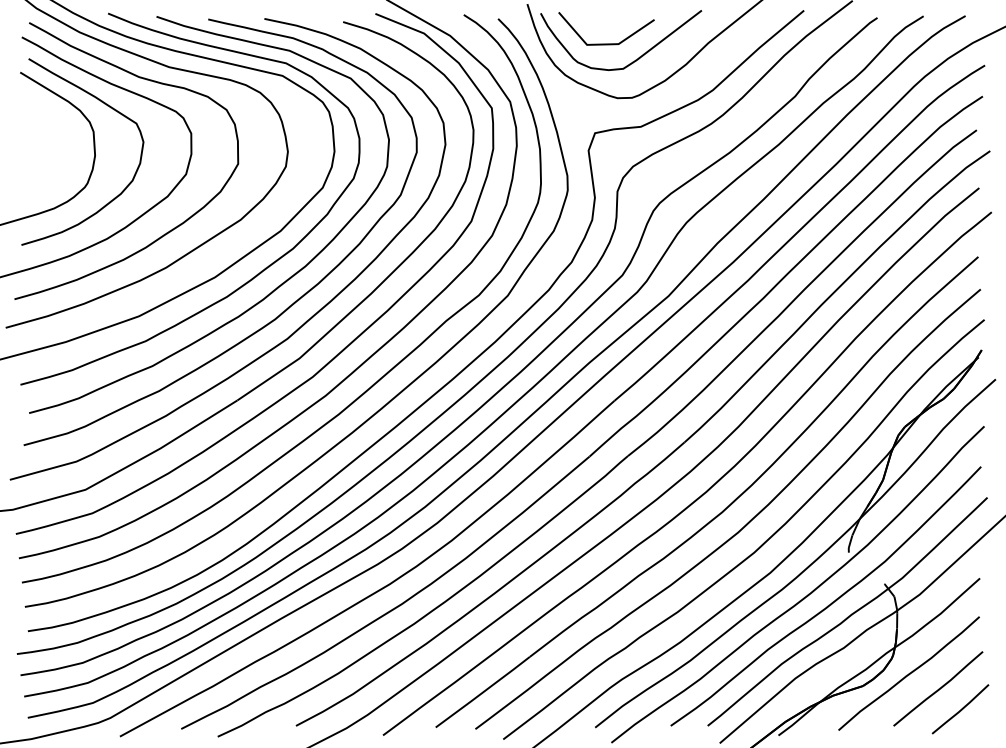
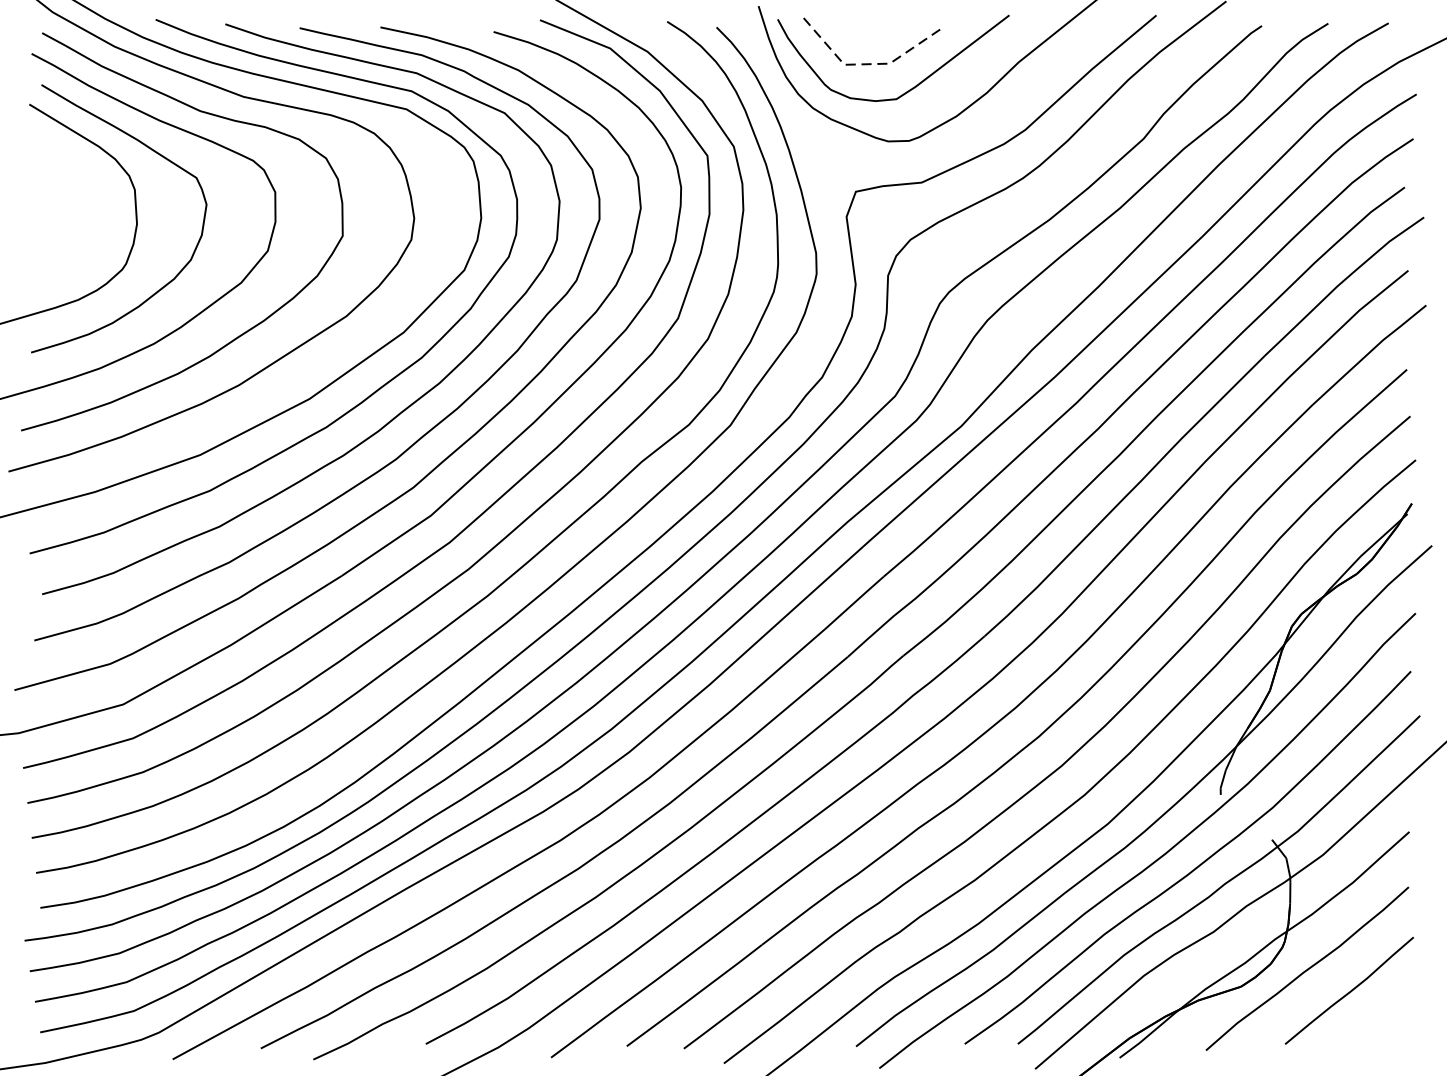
line: (602, 44) -> (866, 64), solid -> dashed
line: (960, 709) -> (1381, 1020), removed

